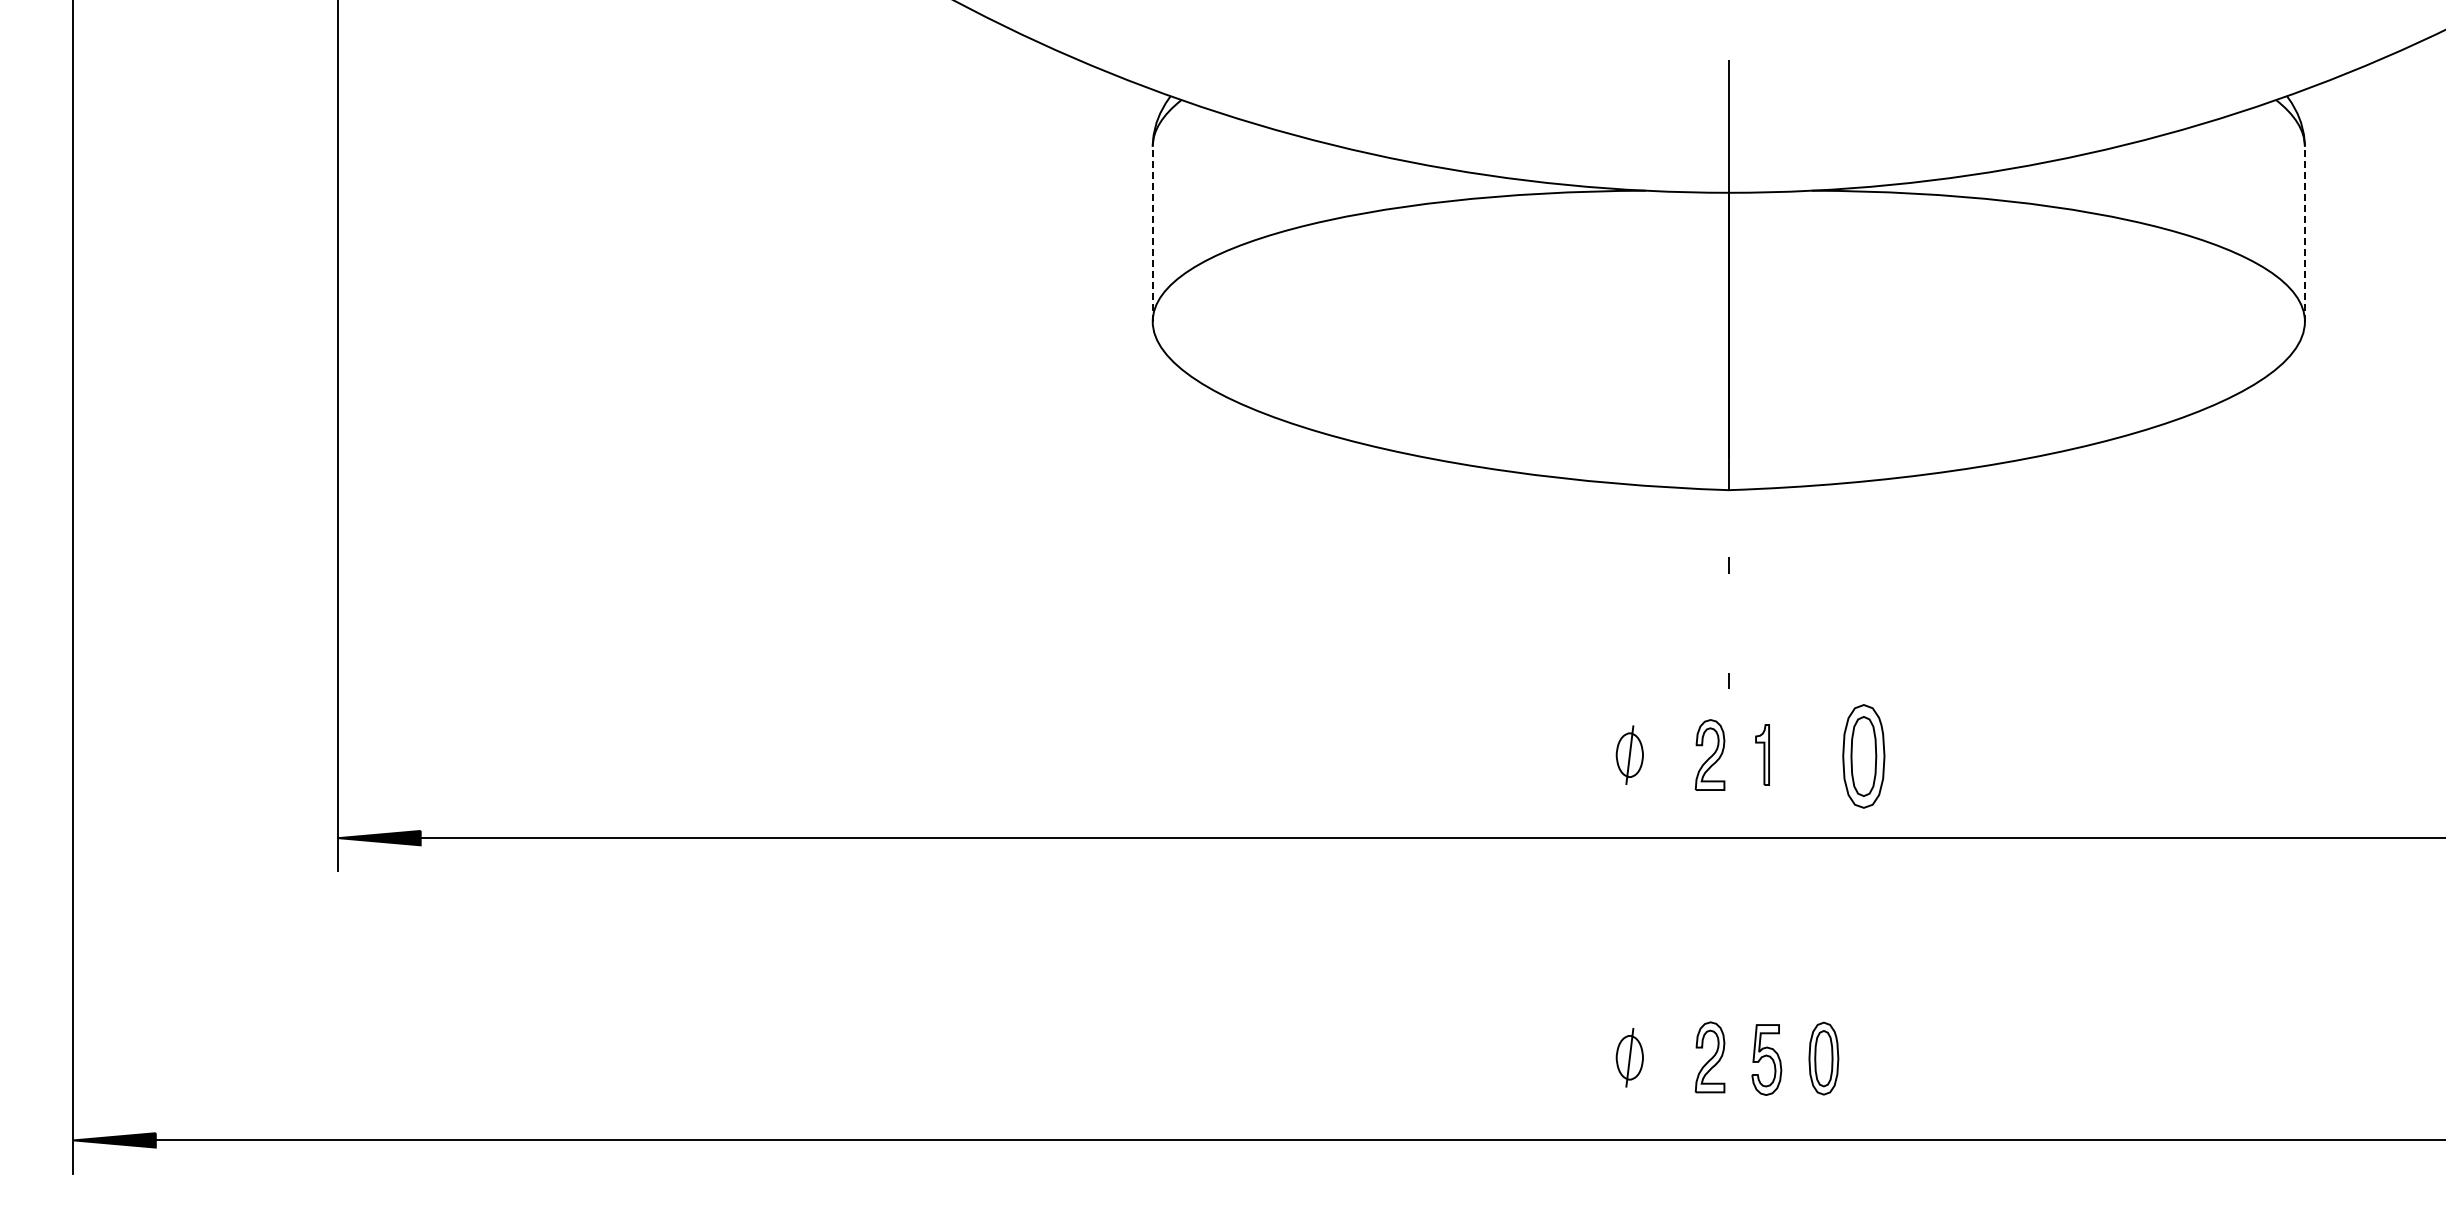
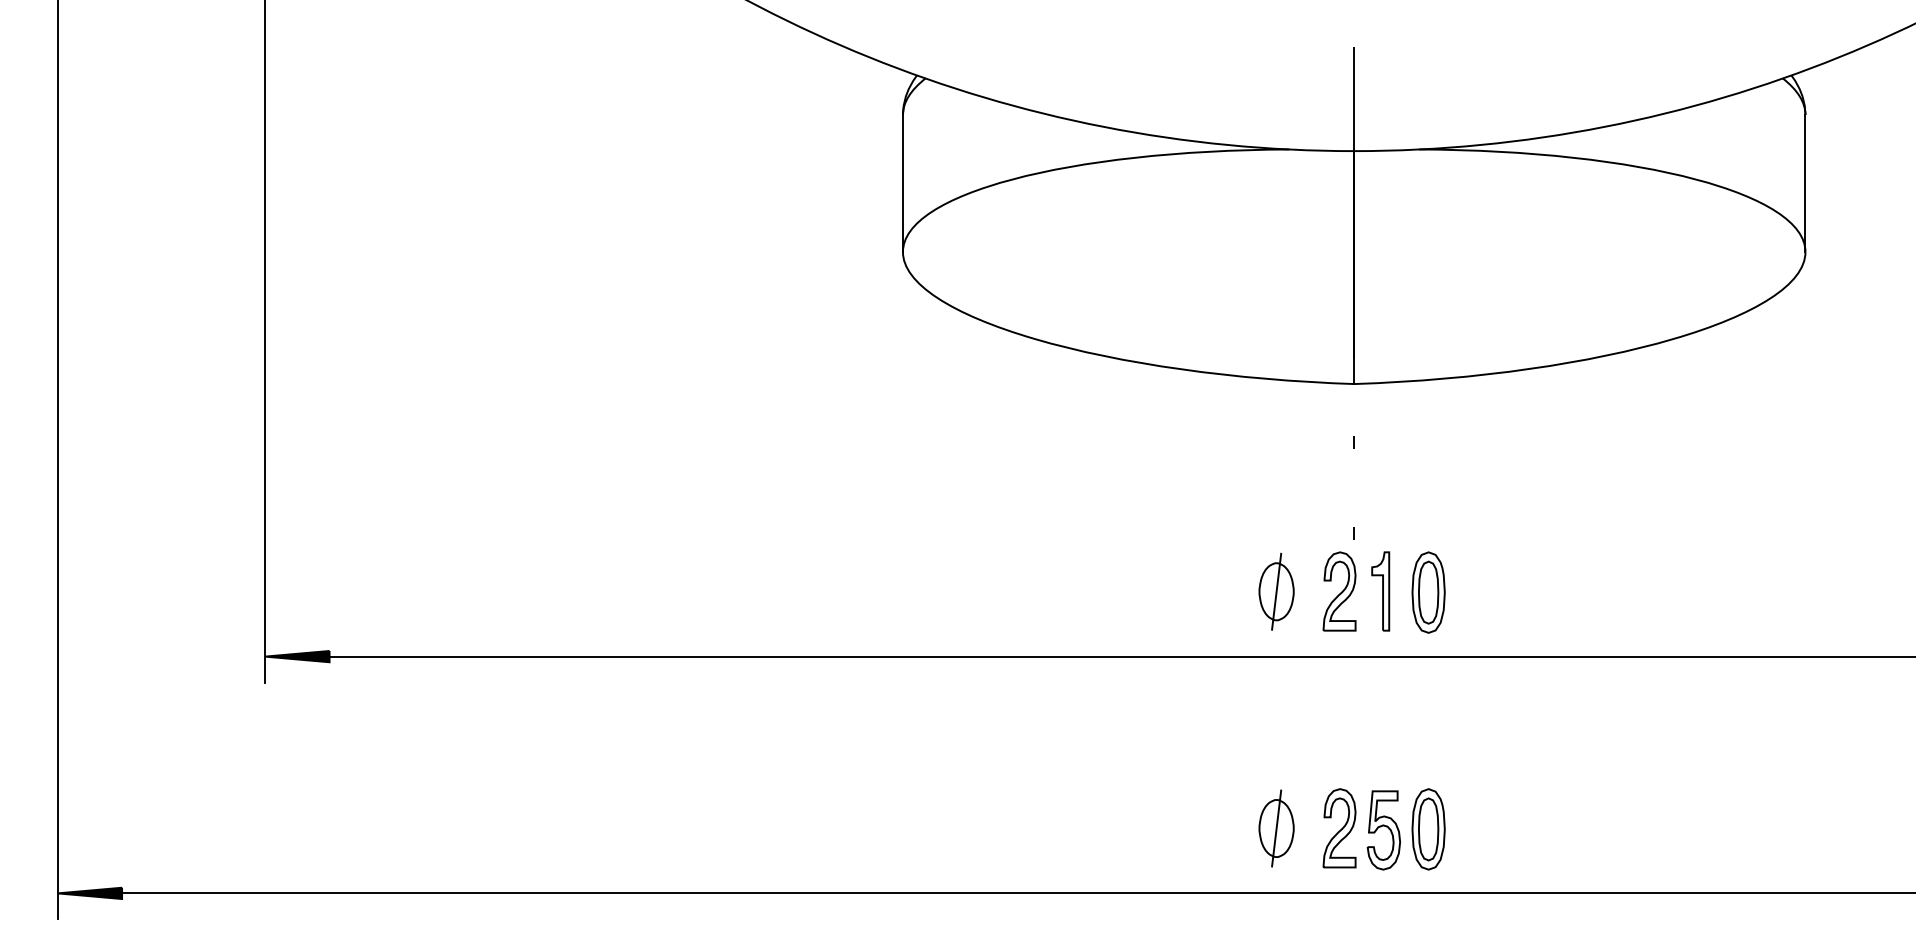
line: (1152, 233) -> (902, 183), dashed -> solid
line: (2304, 233) -> (1805, 183), dashed -> solid
part: (1629, 754) -> (1276, 591), size x1.67
part: (1709, 754) -> (1339, 591), size x1.43
part: (1762, 754) -> (1380, 591), size x1.67
part: (1863, 756) -> (1428, 592), moved
part: (1629, 1057) -> (1276, 828), size x1.67
part: (1709, 1057) -> (1339, 828), size x1.43
part: (1823, 1058) -> (1428, 829), size x1.43
part: (1766, 1059) -> (1383, 830), size x1.43

